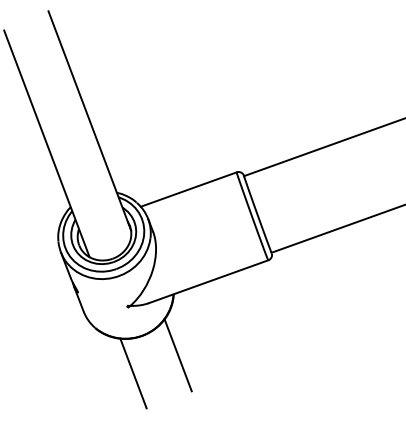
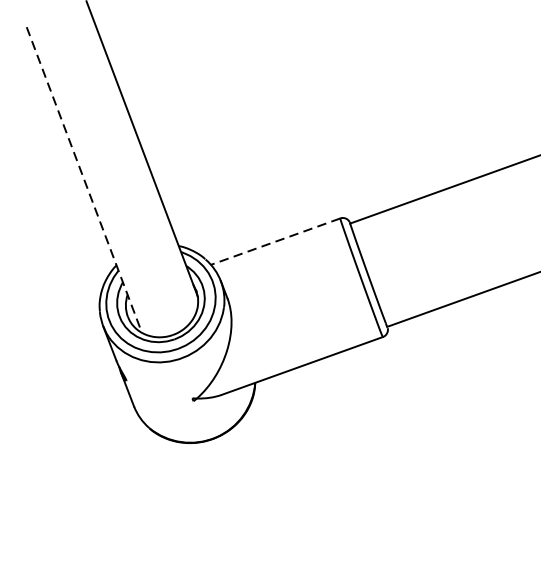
line: (47, 144) -> (85, 180), solid -> dashed
line: (188, 189) -> (275, 241), solid -> dashed
line: (177, 355) -> (260, 465), removed
line: (133, 373) -> (201, 489), removed

